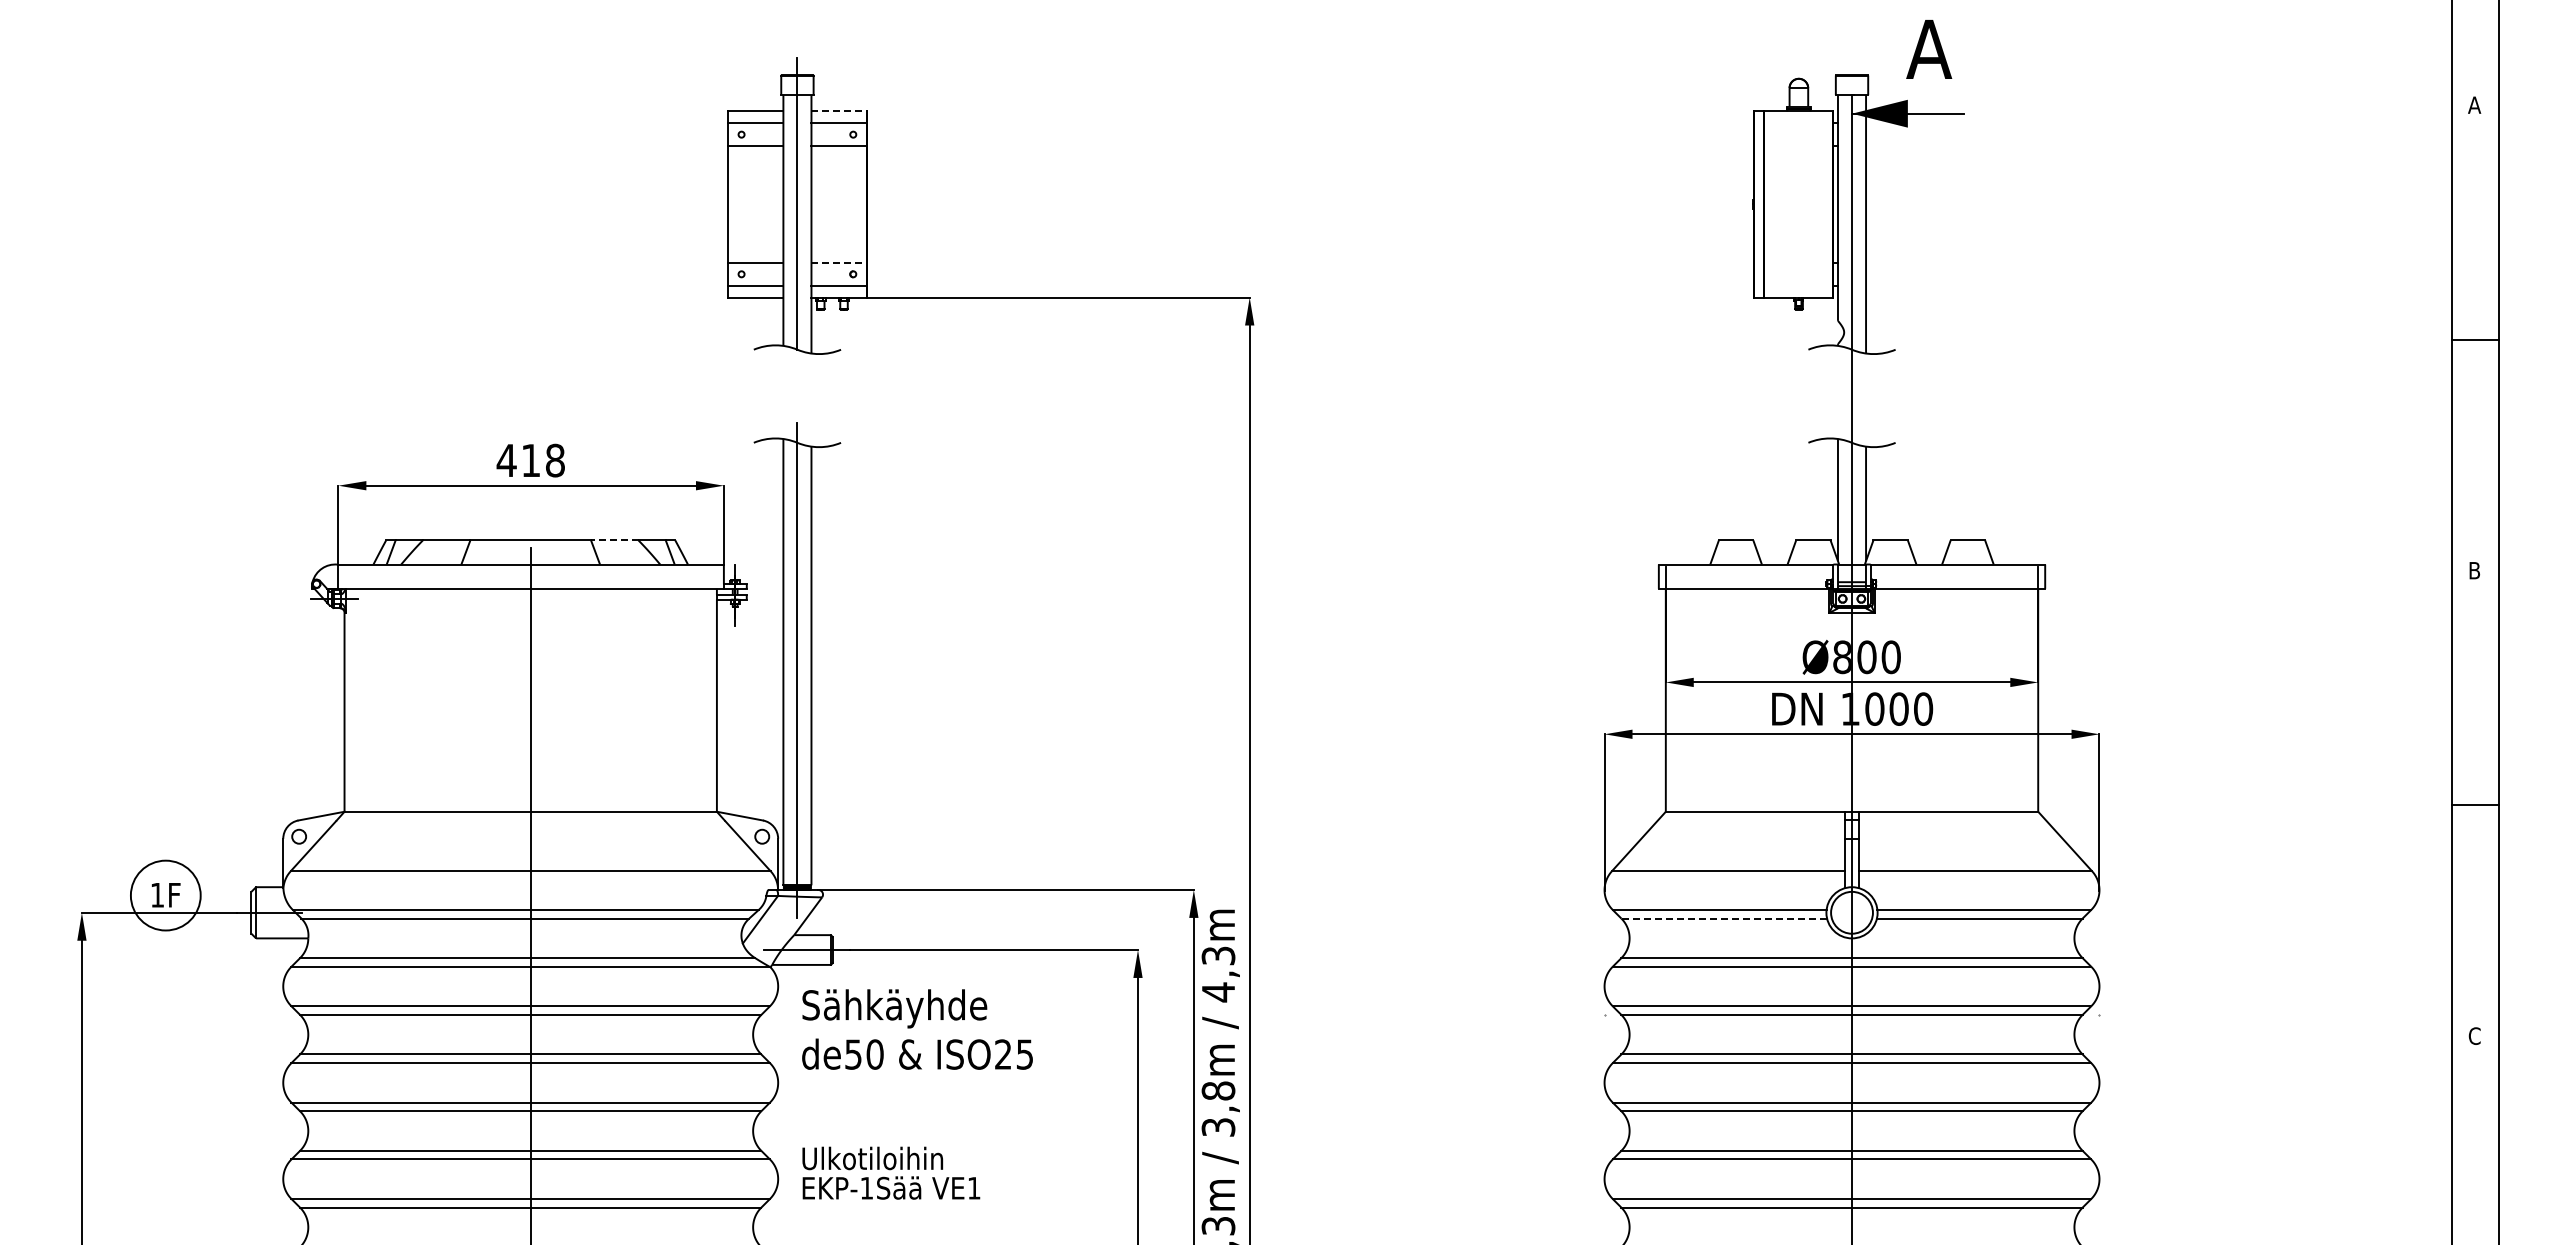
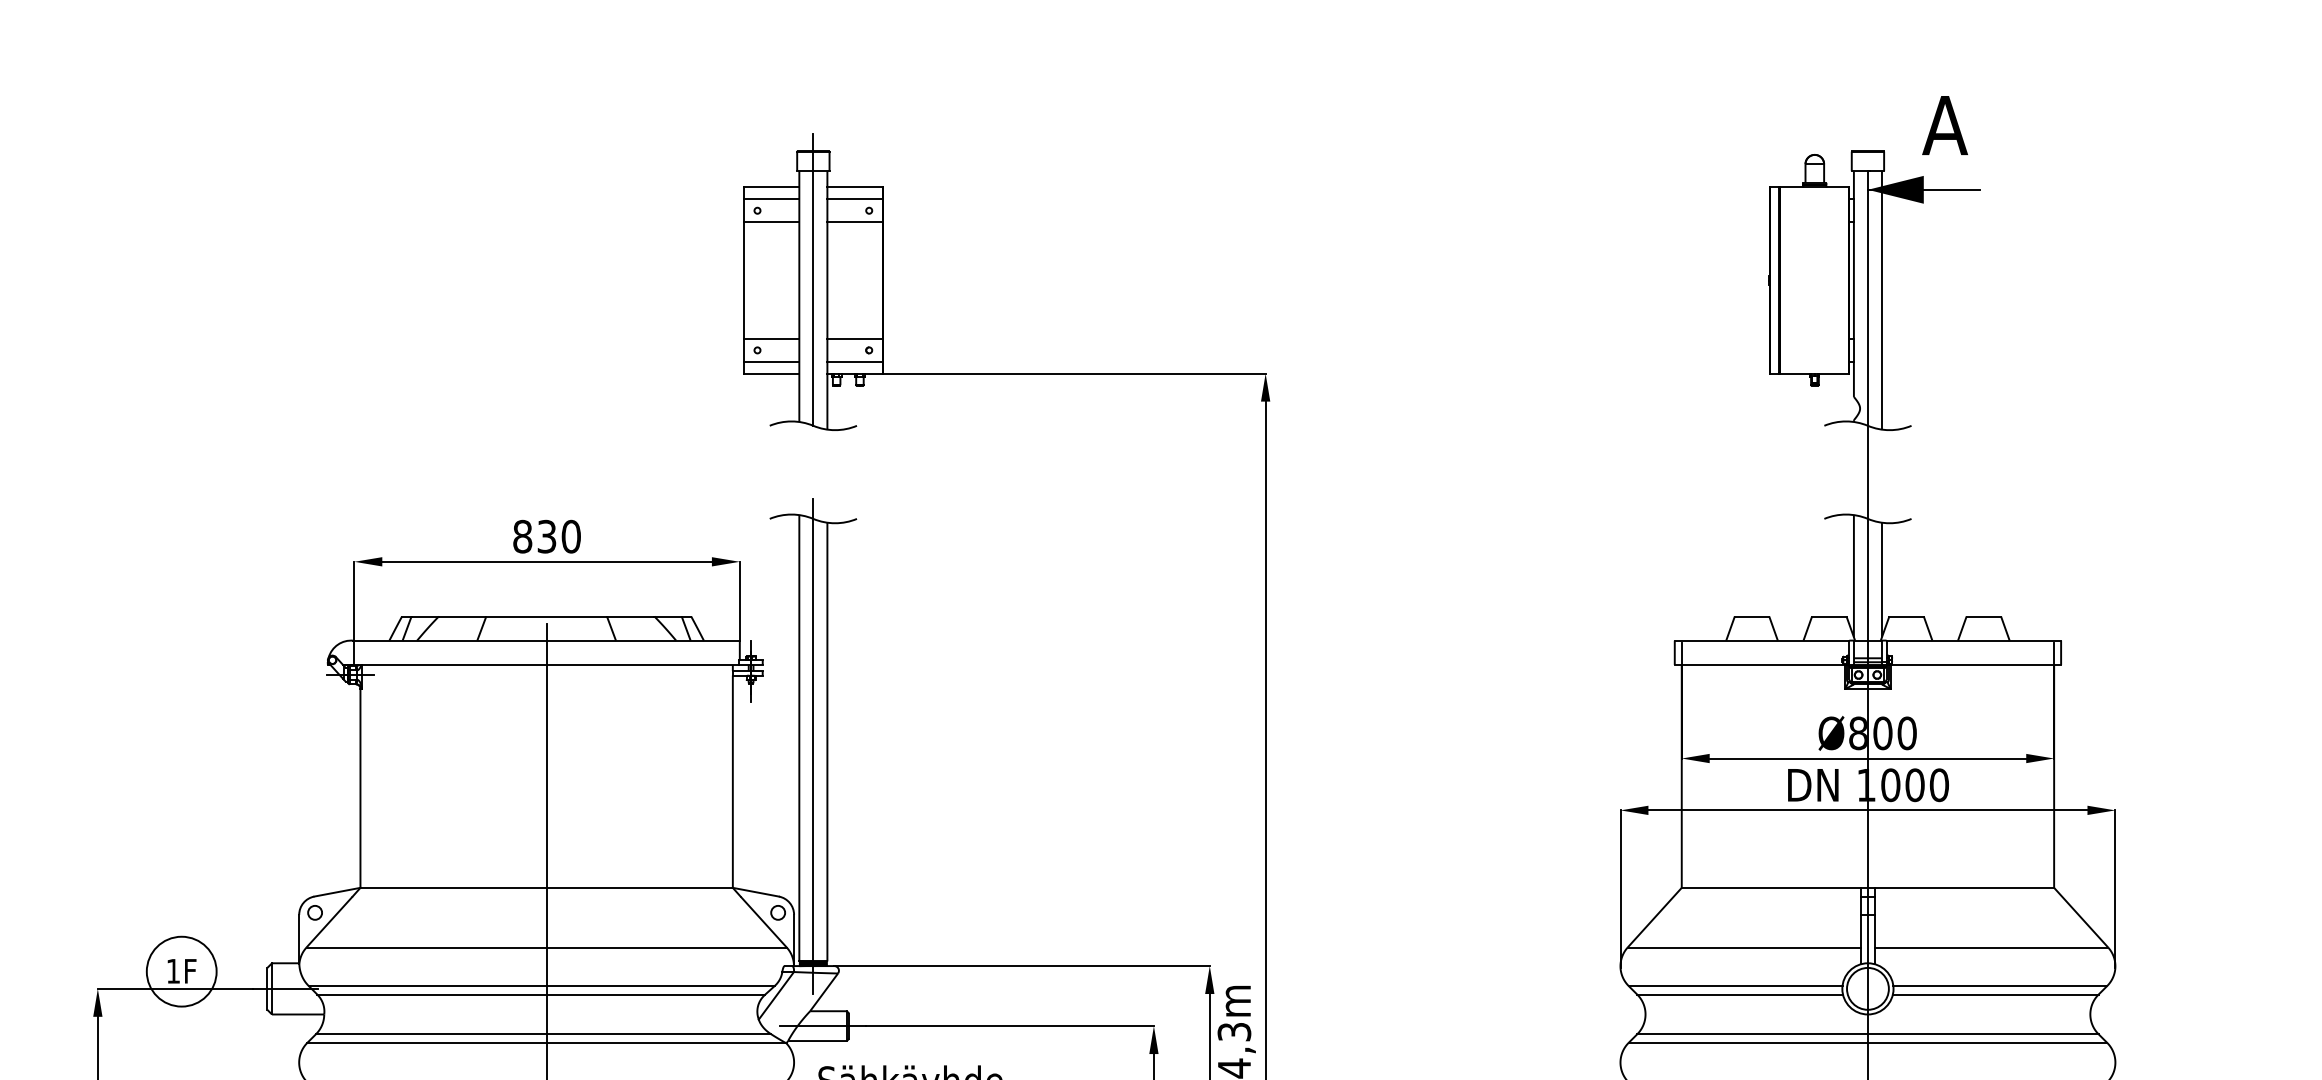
line: (839, 111) -> (855, 187), dashed -> solid
line: (839, 262) -> (855, 338), dashed -> solid
text: (530, 460) -> (546, 536), 418 -> 830
line: (614, 540) -> (630, 616), dashed -> solid
line: (1724, 918) -> (1740, 994), dashed -> solid

